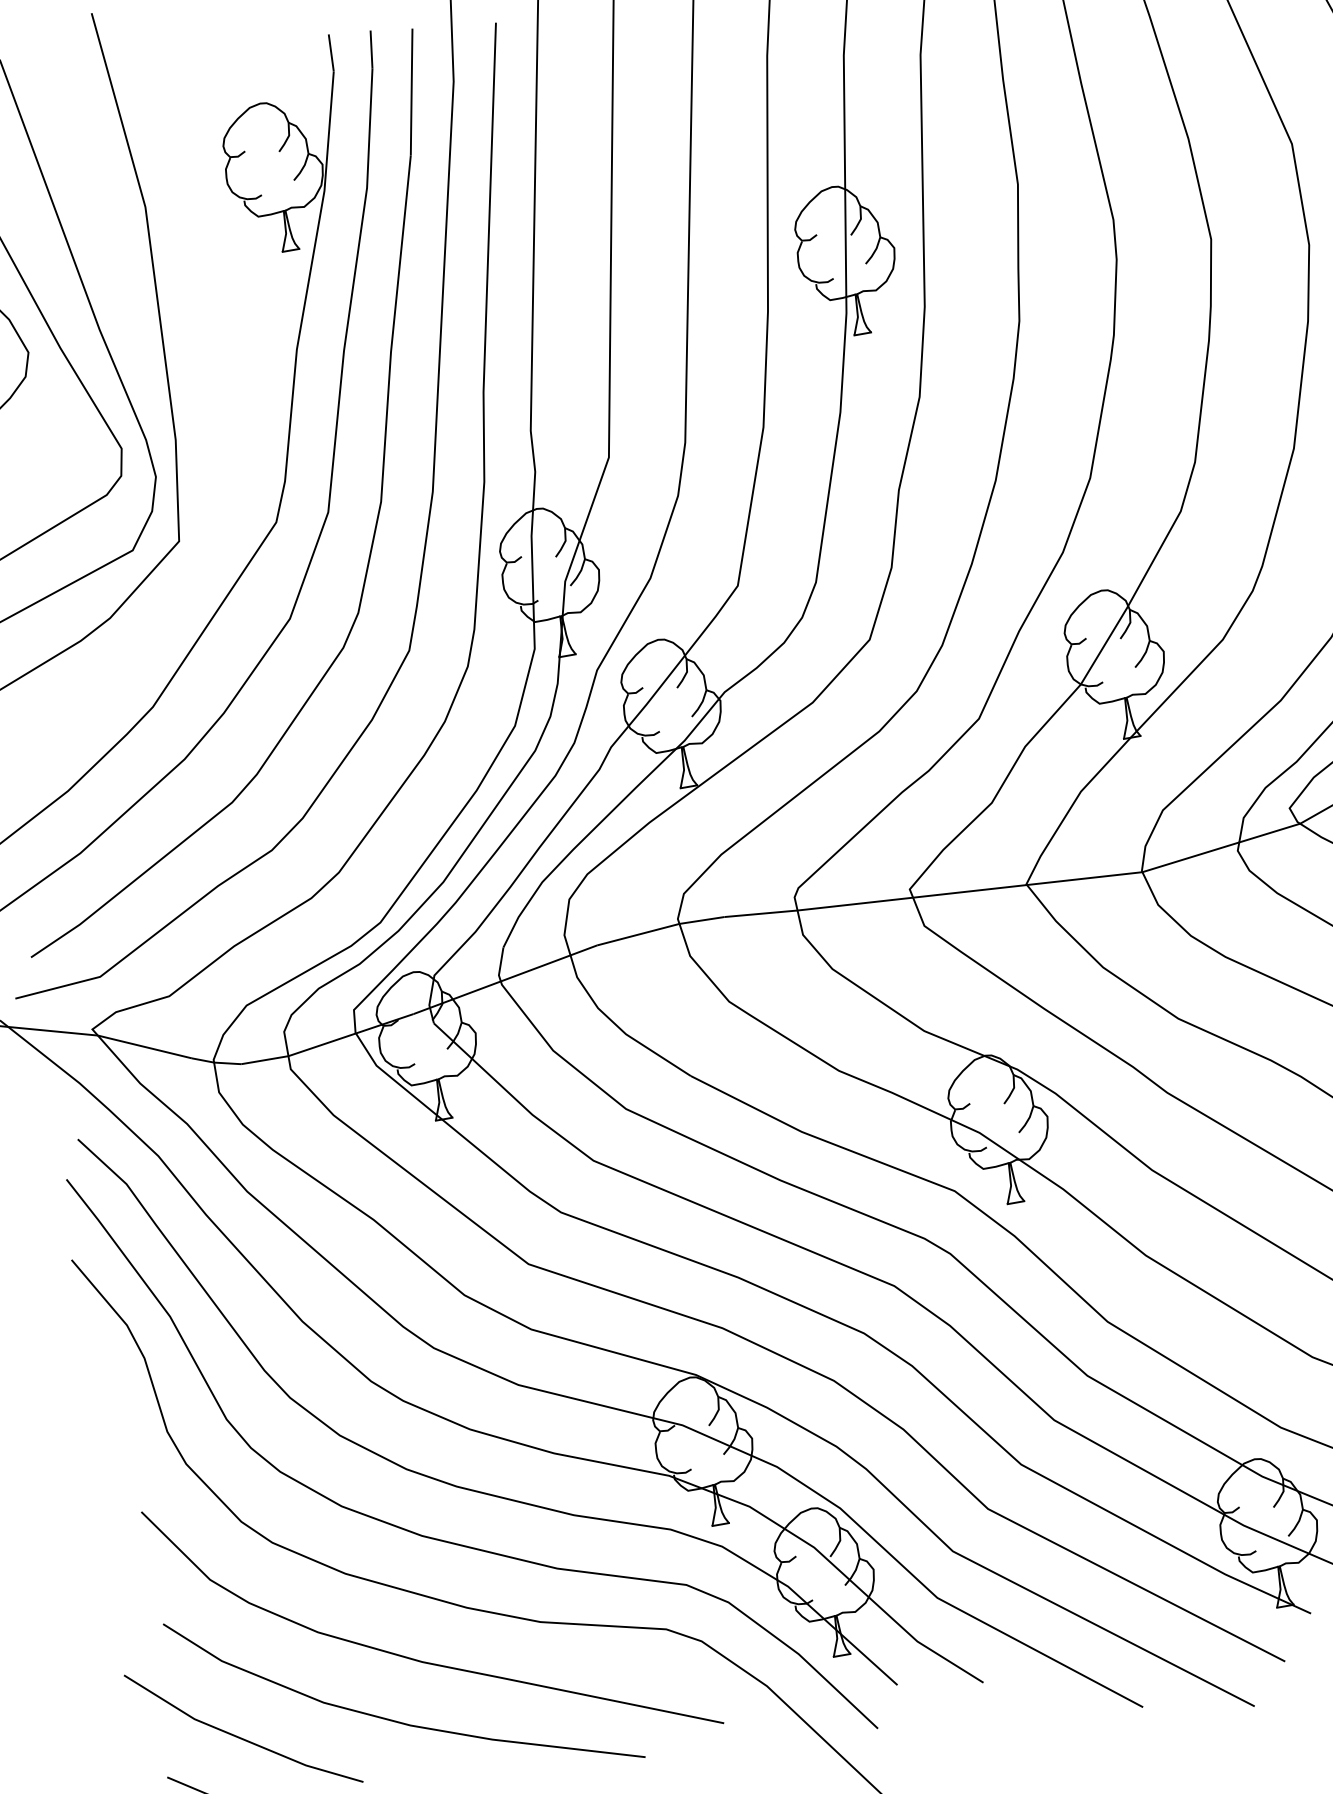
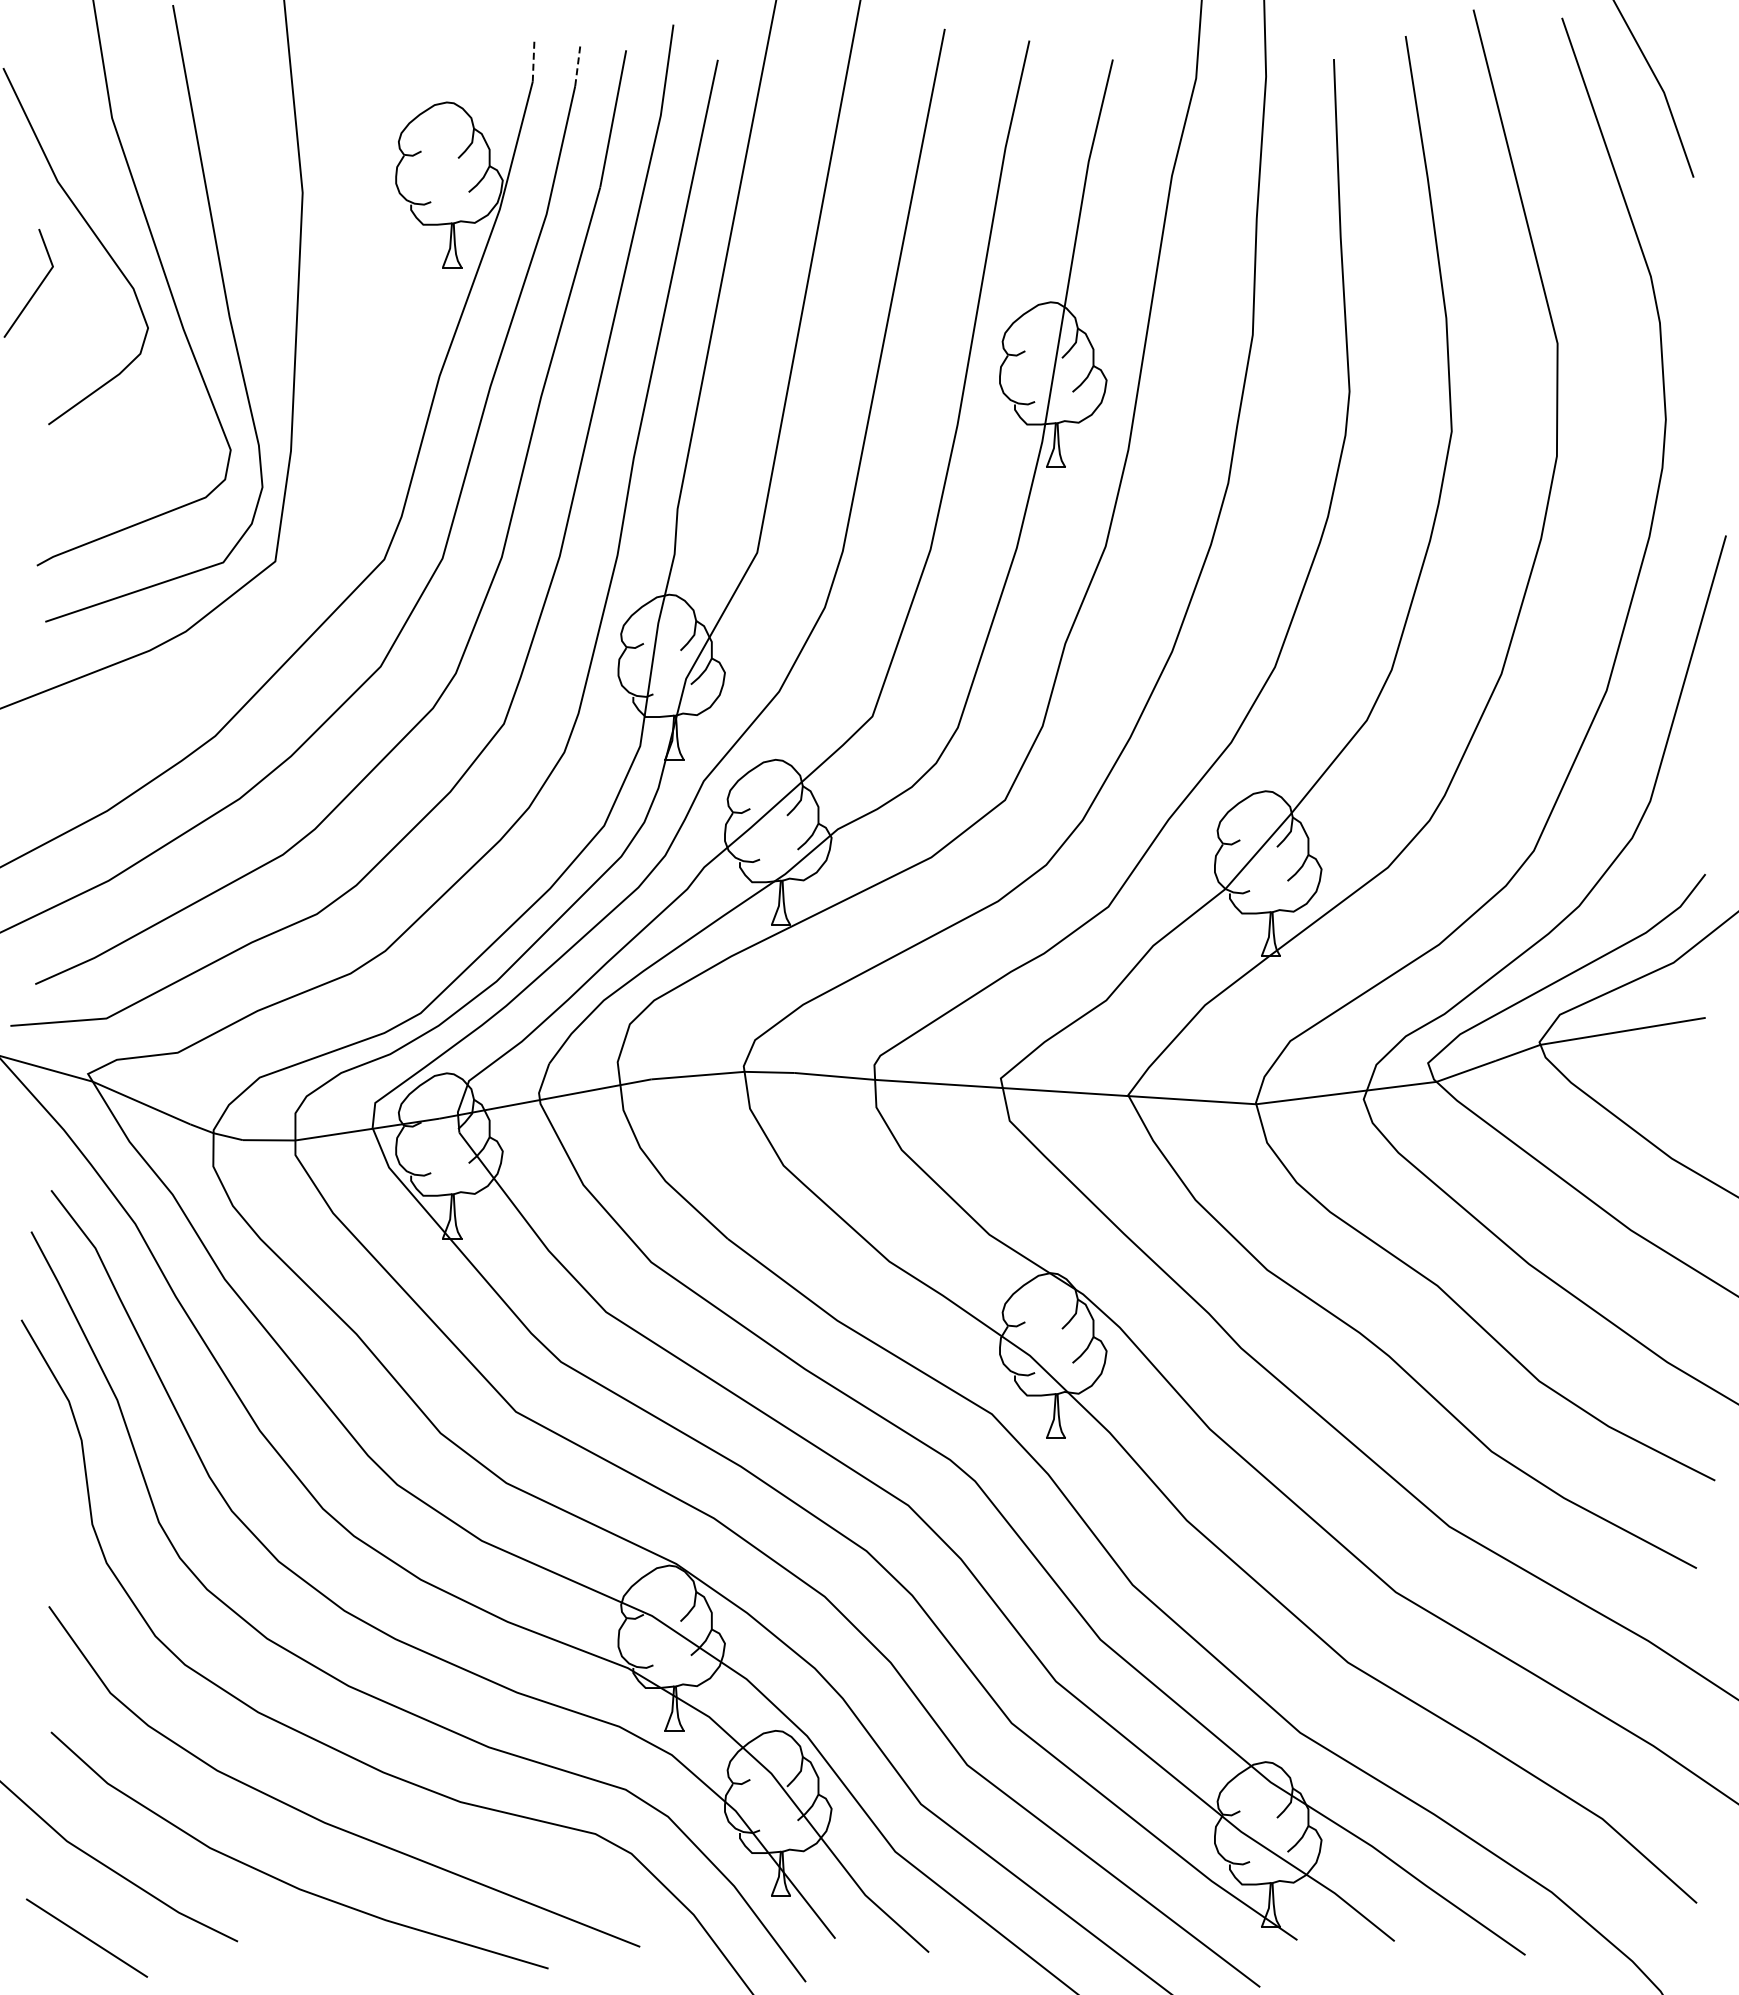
line: (371, 49) -> (577, 64), solid -> dashed
line: (331, 53) -> (533, 61), solid -> dashed

